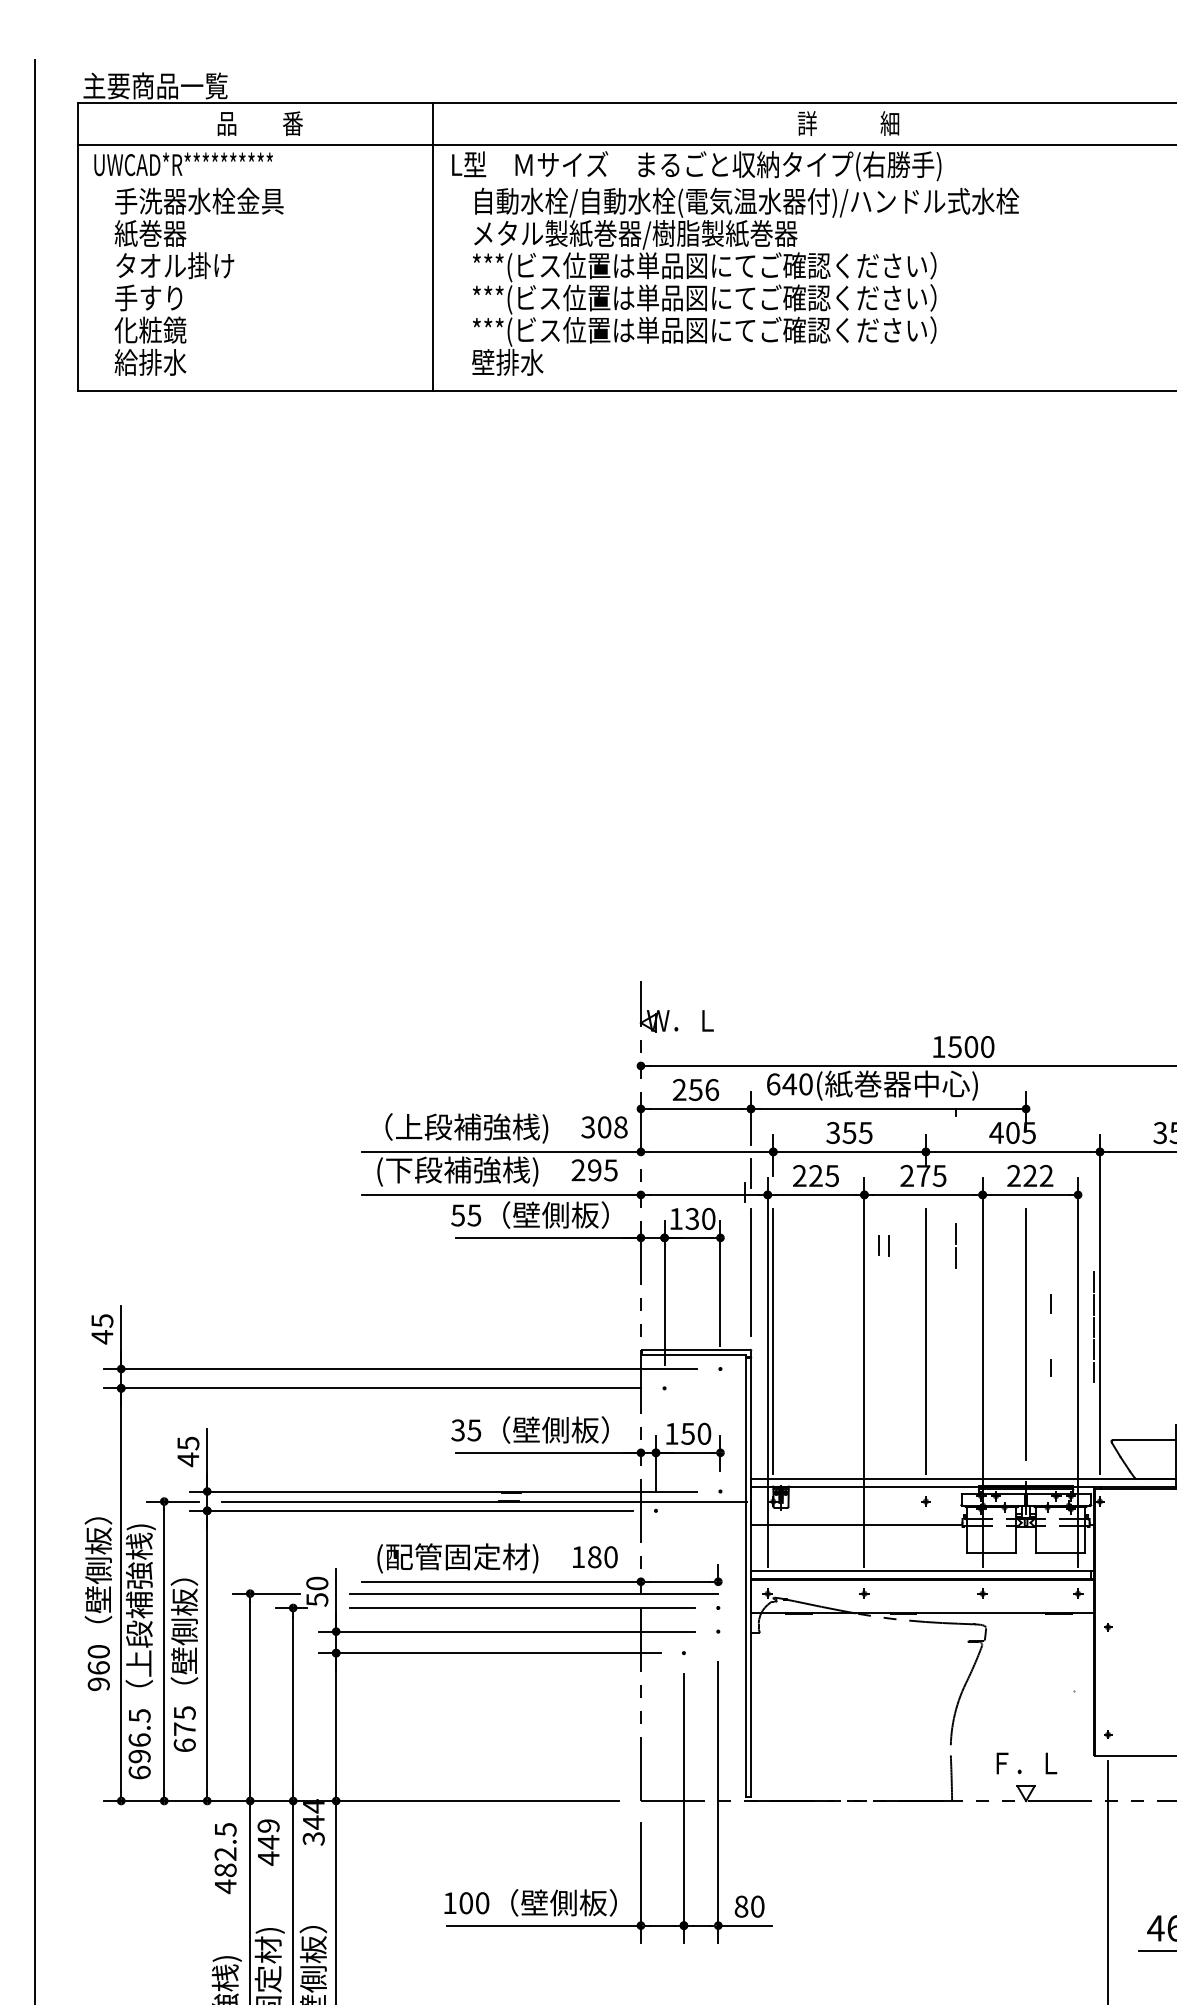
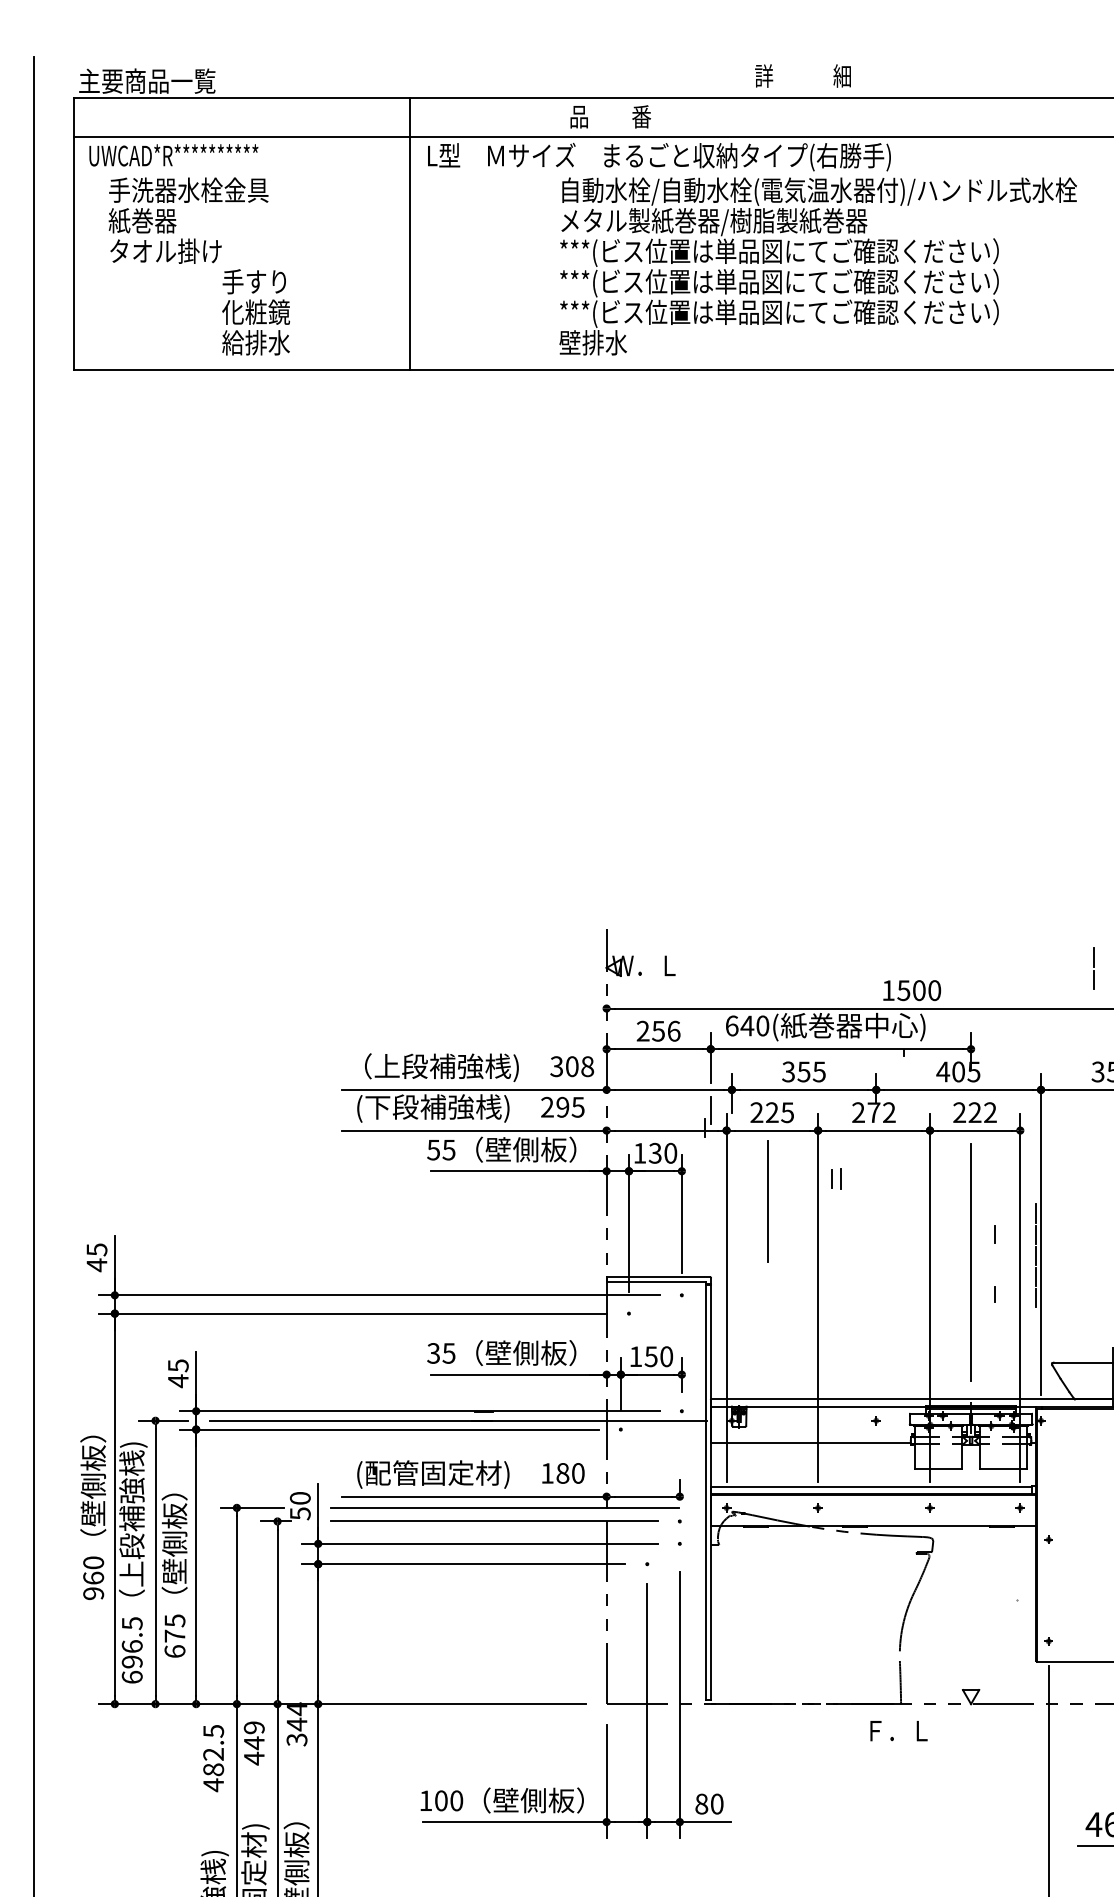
text: (259, 123) -> (609, 116), moved
text: (848, 123) -> (803, 76), moved
text: (745, 281) -> (818, 266), moved
text: (150, 329) -> (256, 311), moved
text: (939, 1176) -> (889, 1113), 275 -> 272
line: (955, 1244) -> (1093, 967), moved
line: (750, 1272) -> (767, 1201), moved
line: (773, 1341) -> (732, 1269), removed
line: (925, 1341) -> (875, 1269), removed
text: (1026, 1763) -> (898, 1731), moved

